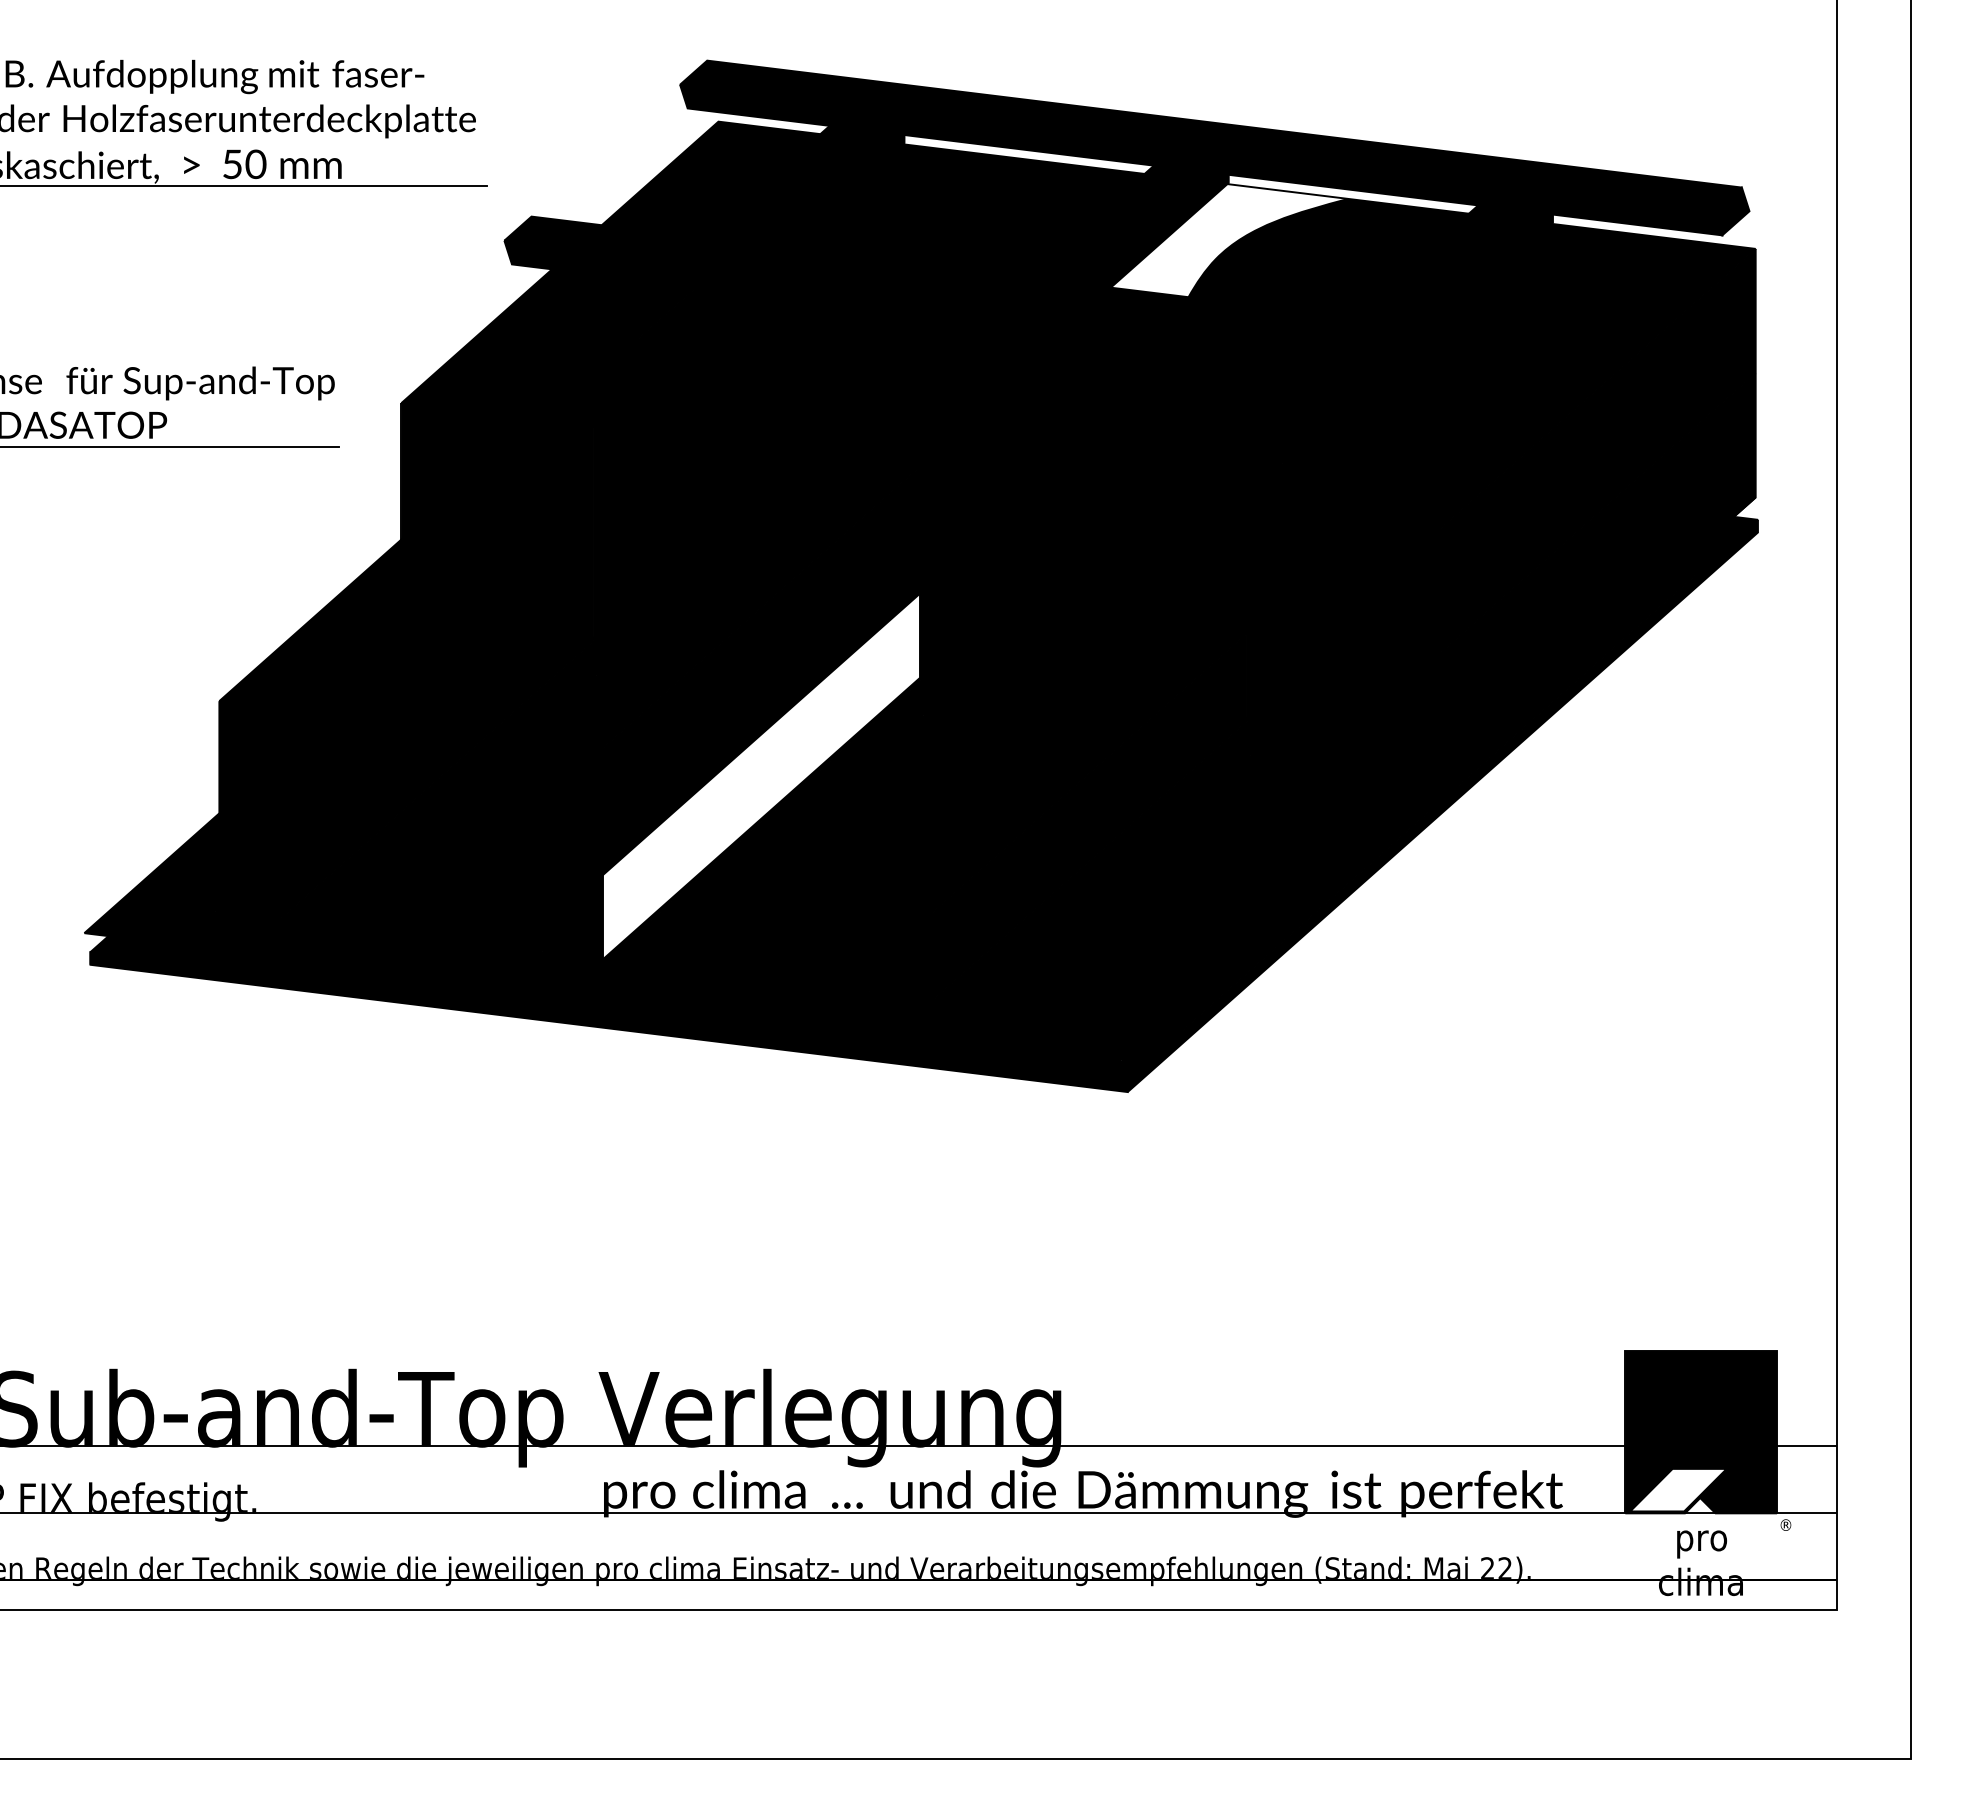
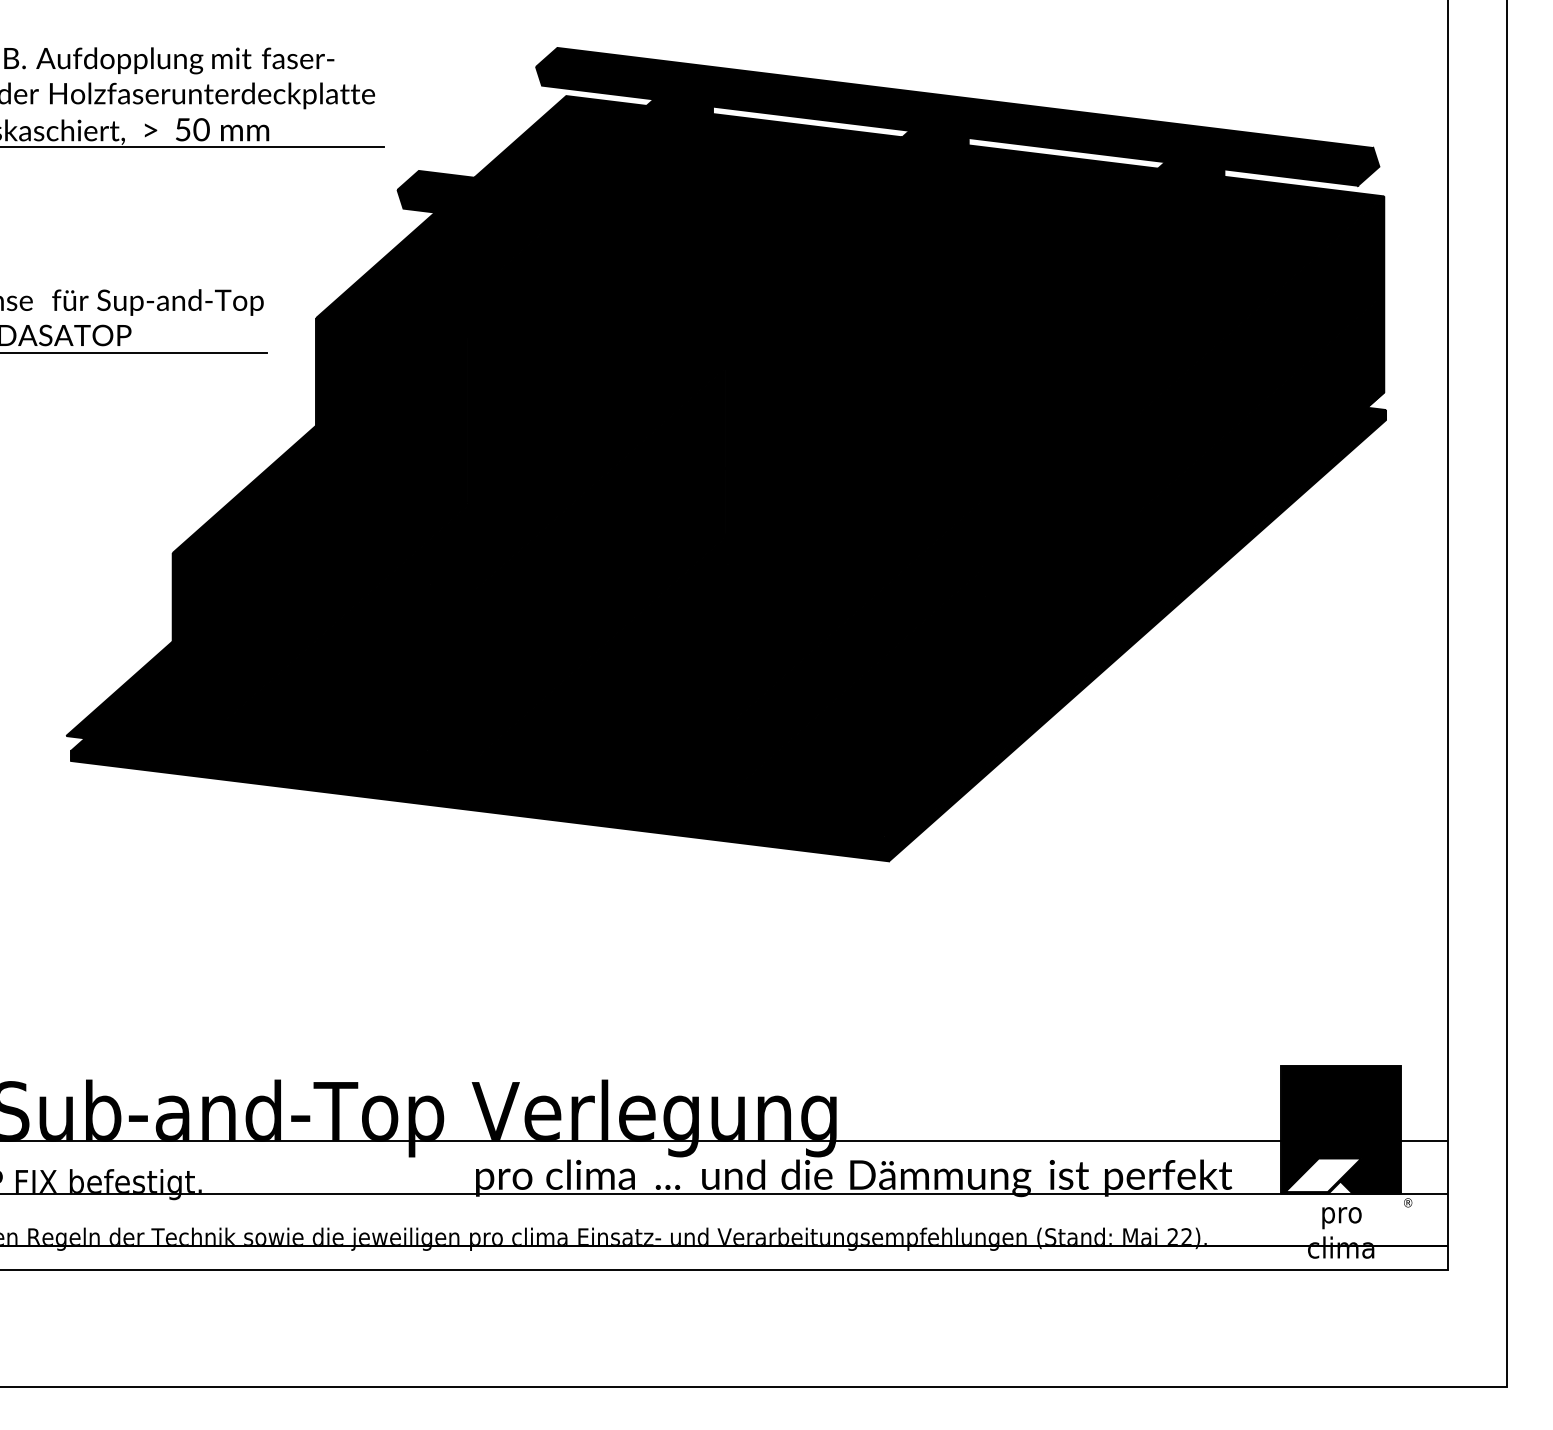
fill: (1229, 240) -> (969, 189), added
fill: (761, 776) -> (600, 612), added

